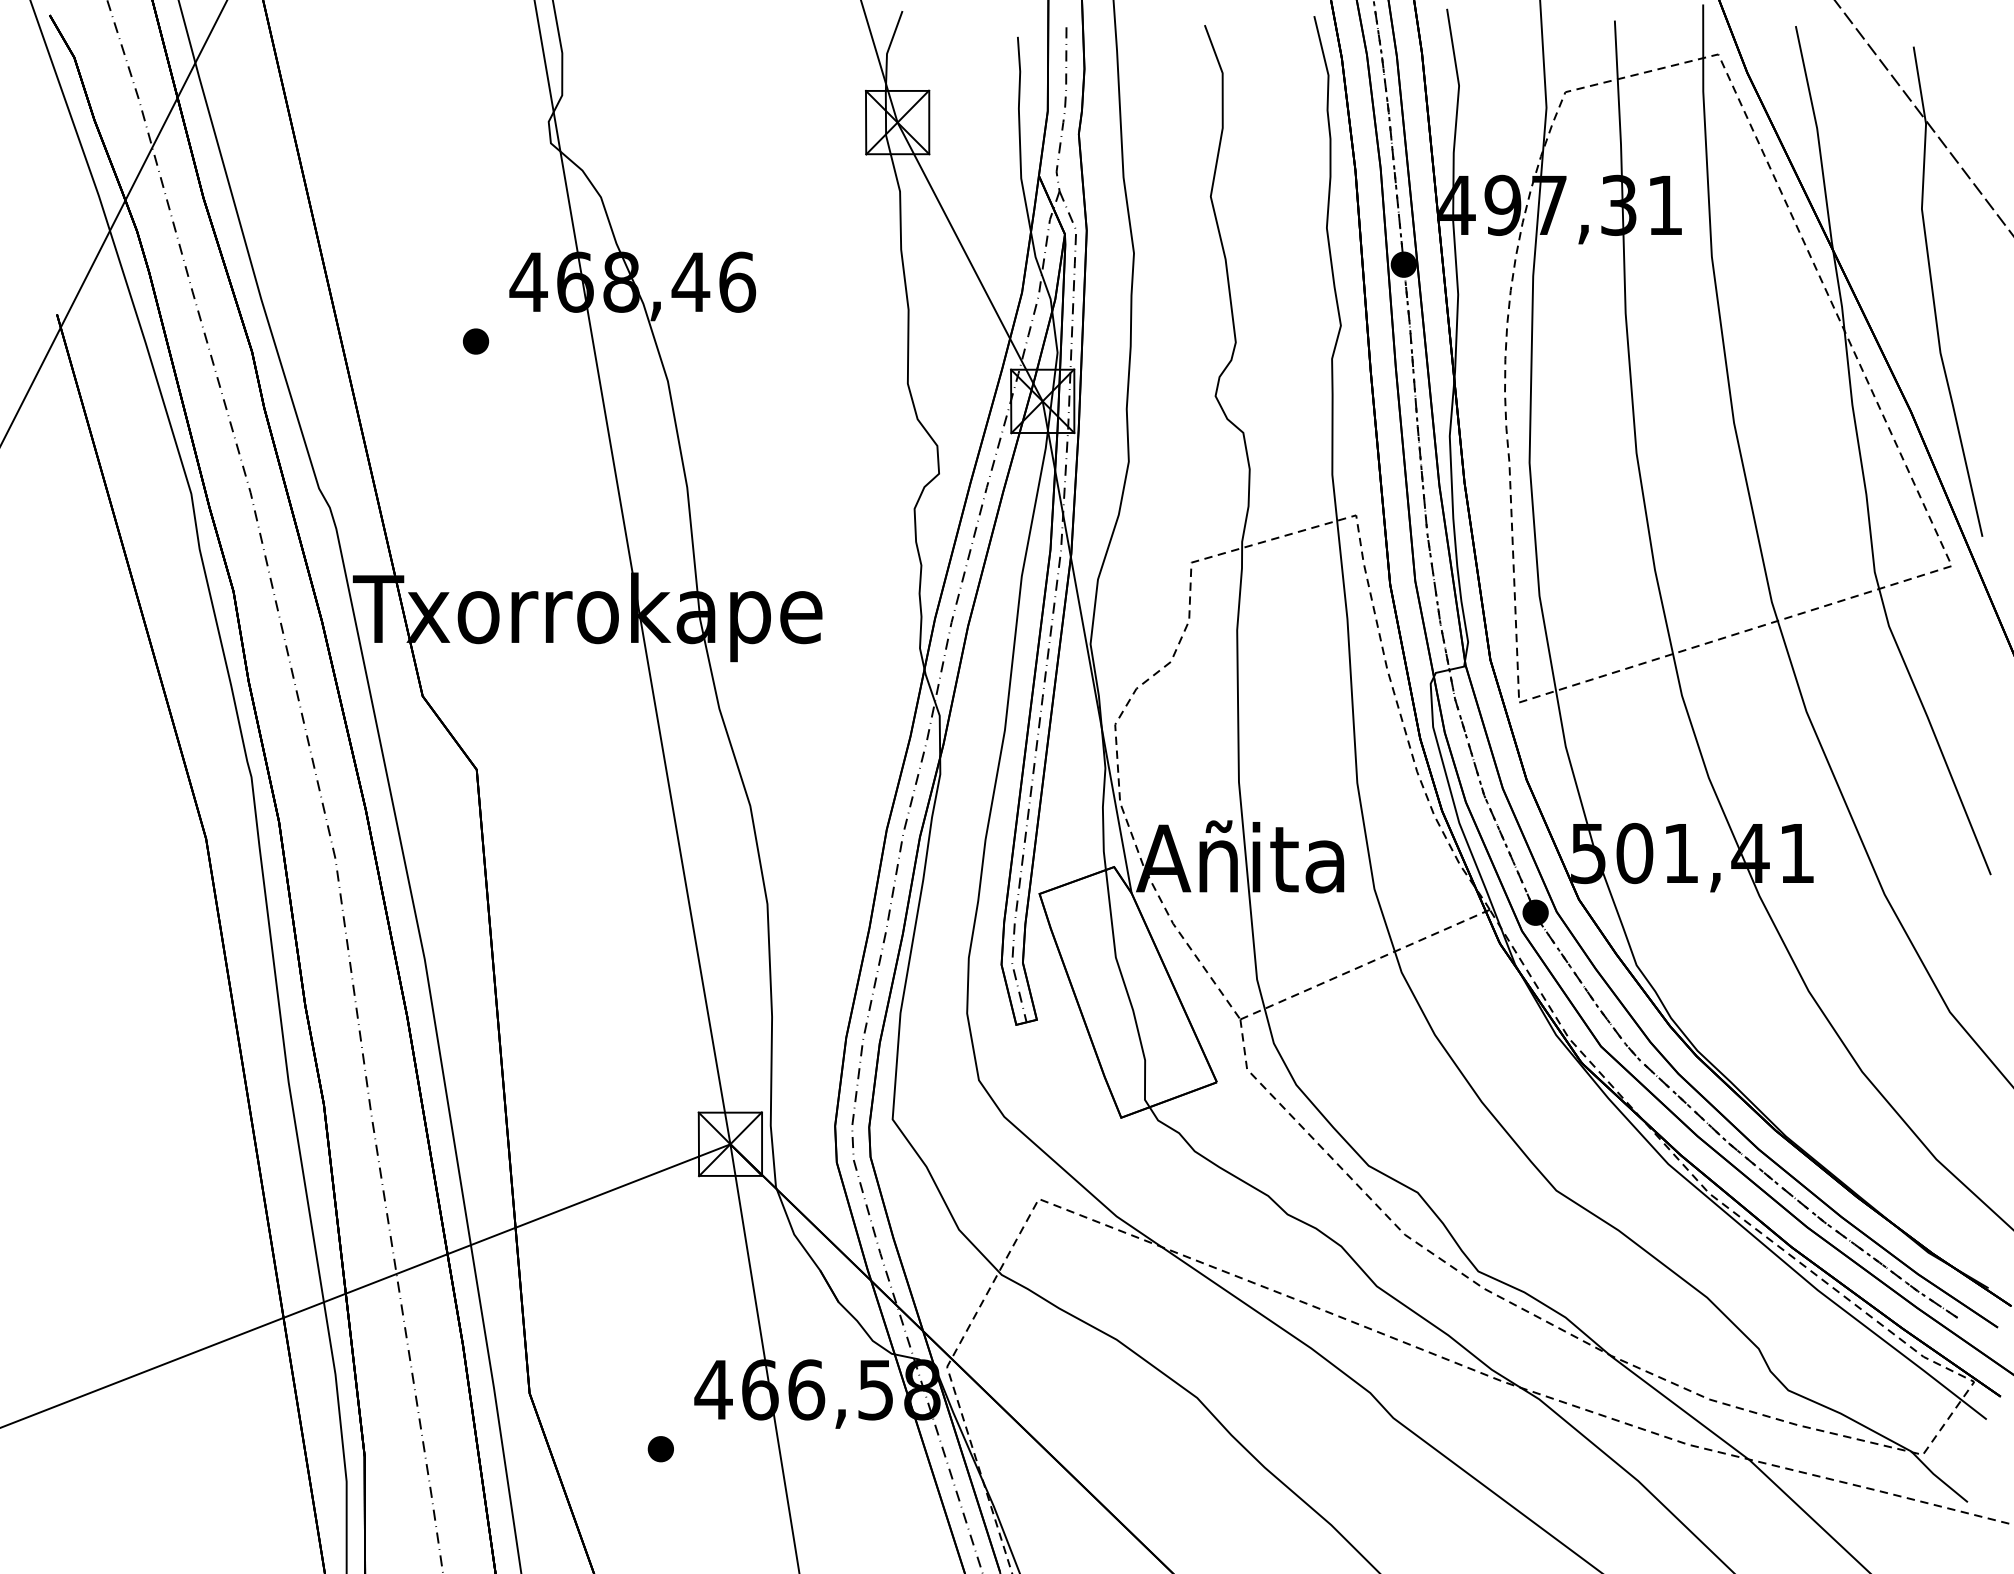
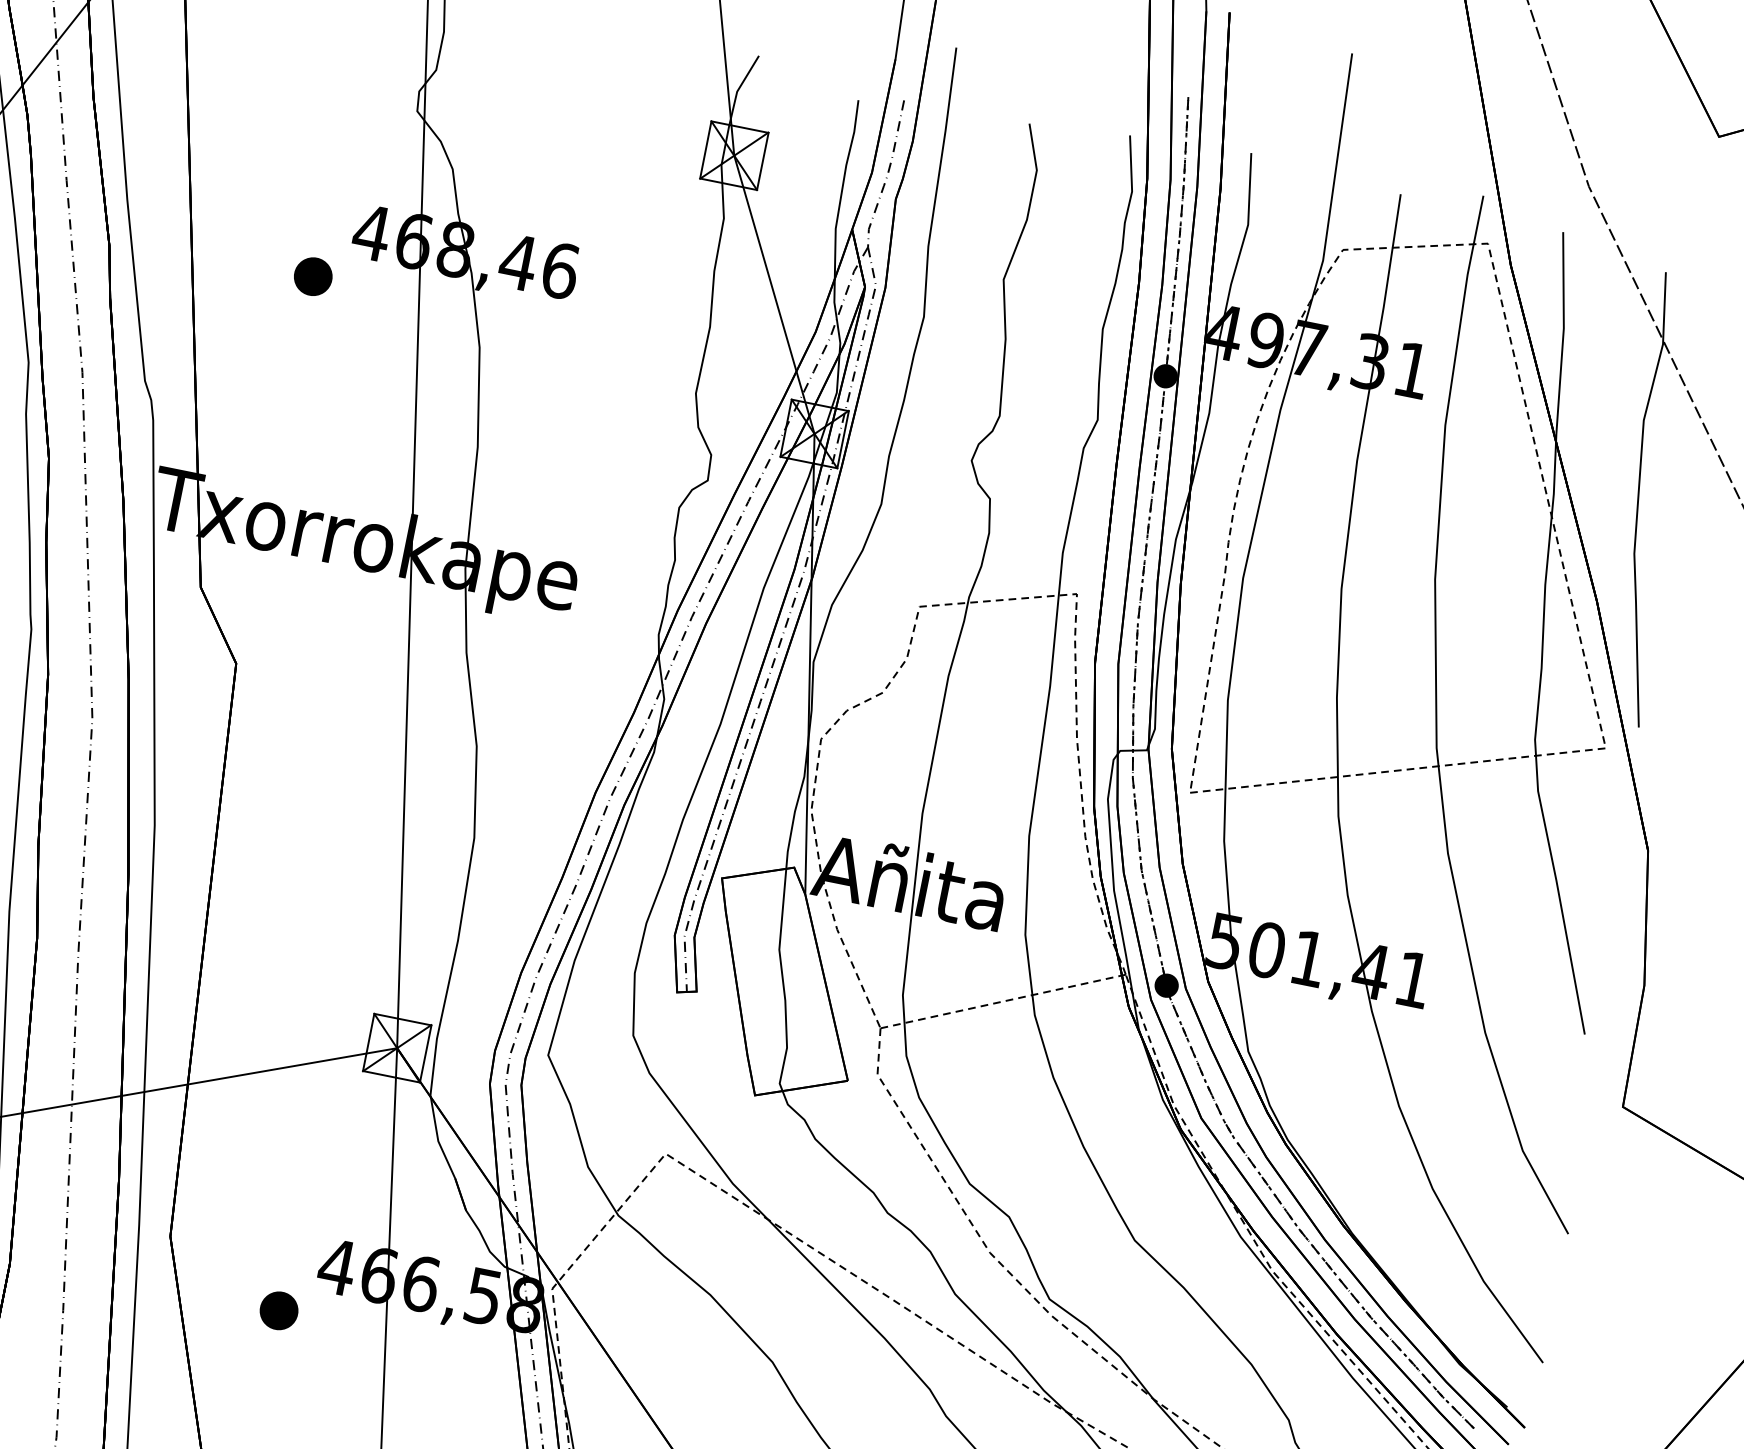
part: (476, 341) -> (313, 276), size x1.6
part: (660, 1449) -> (278, 1311), size x1.6

